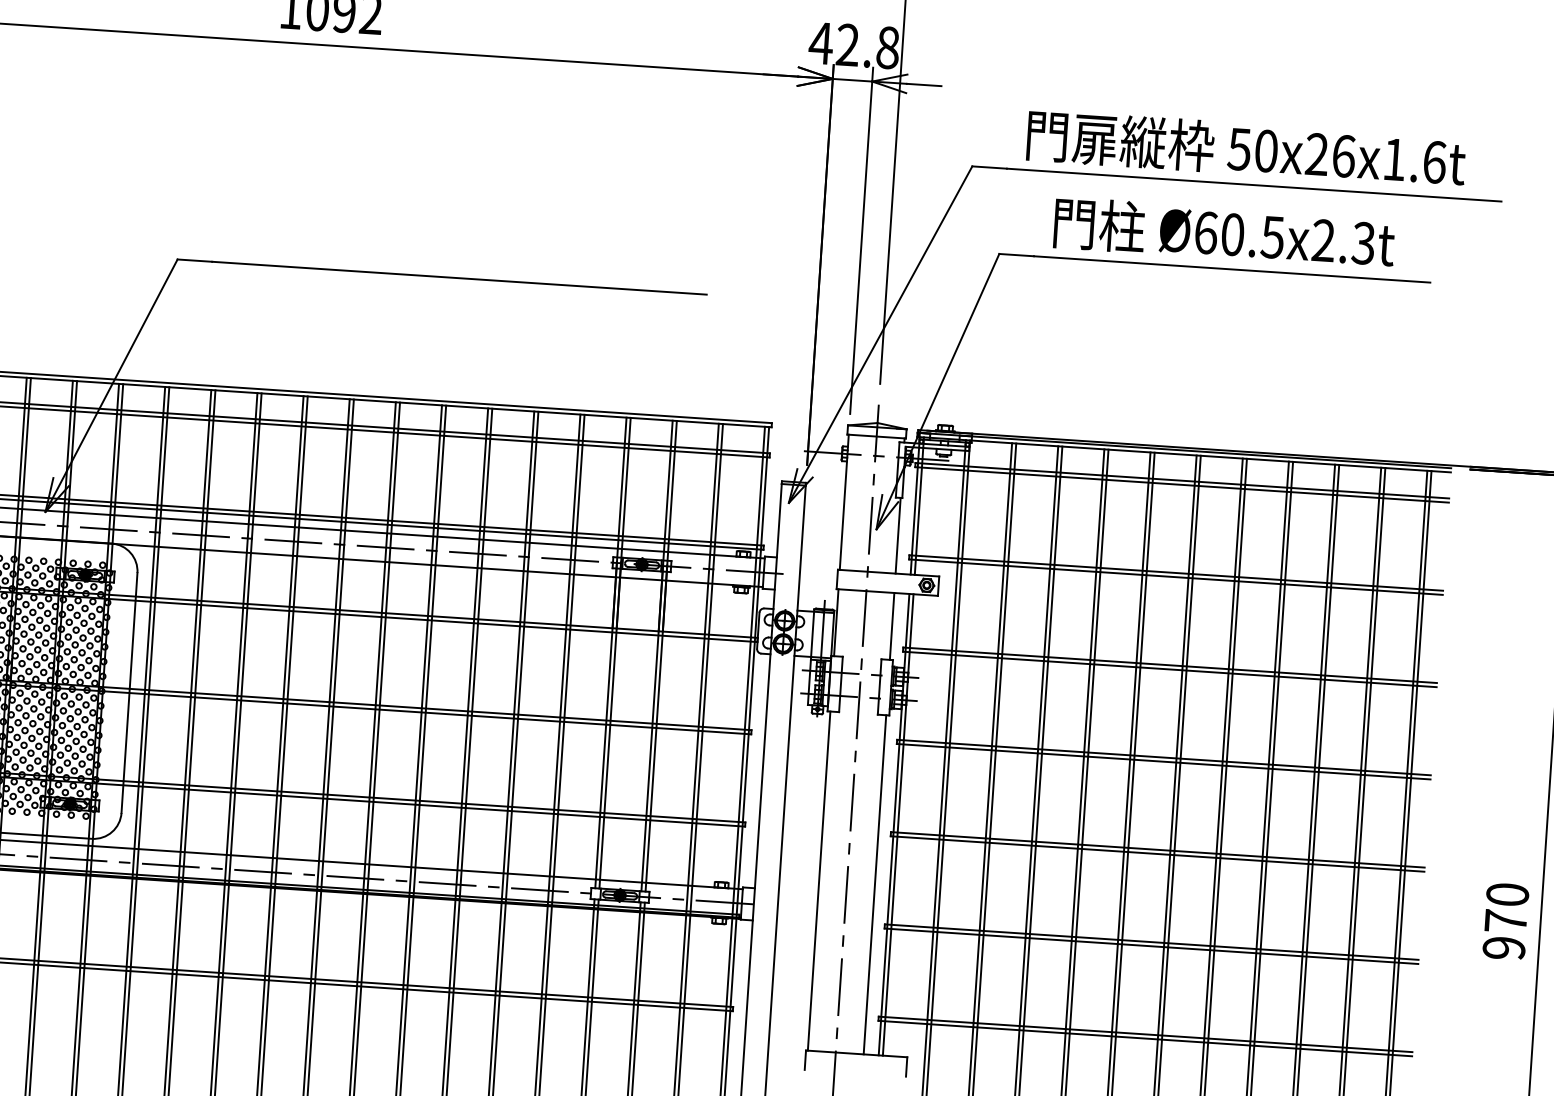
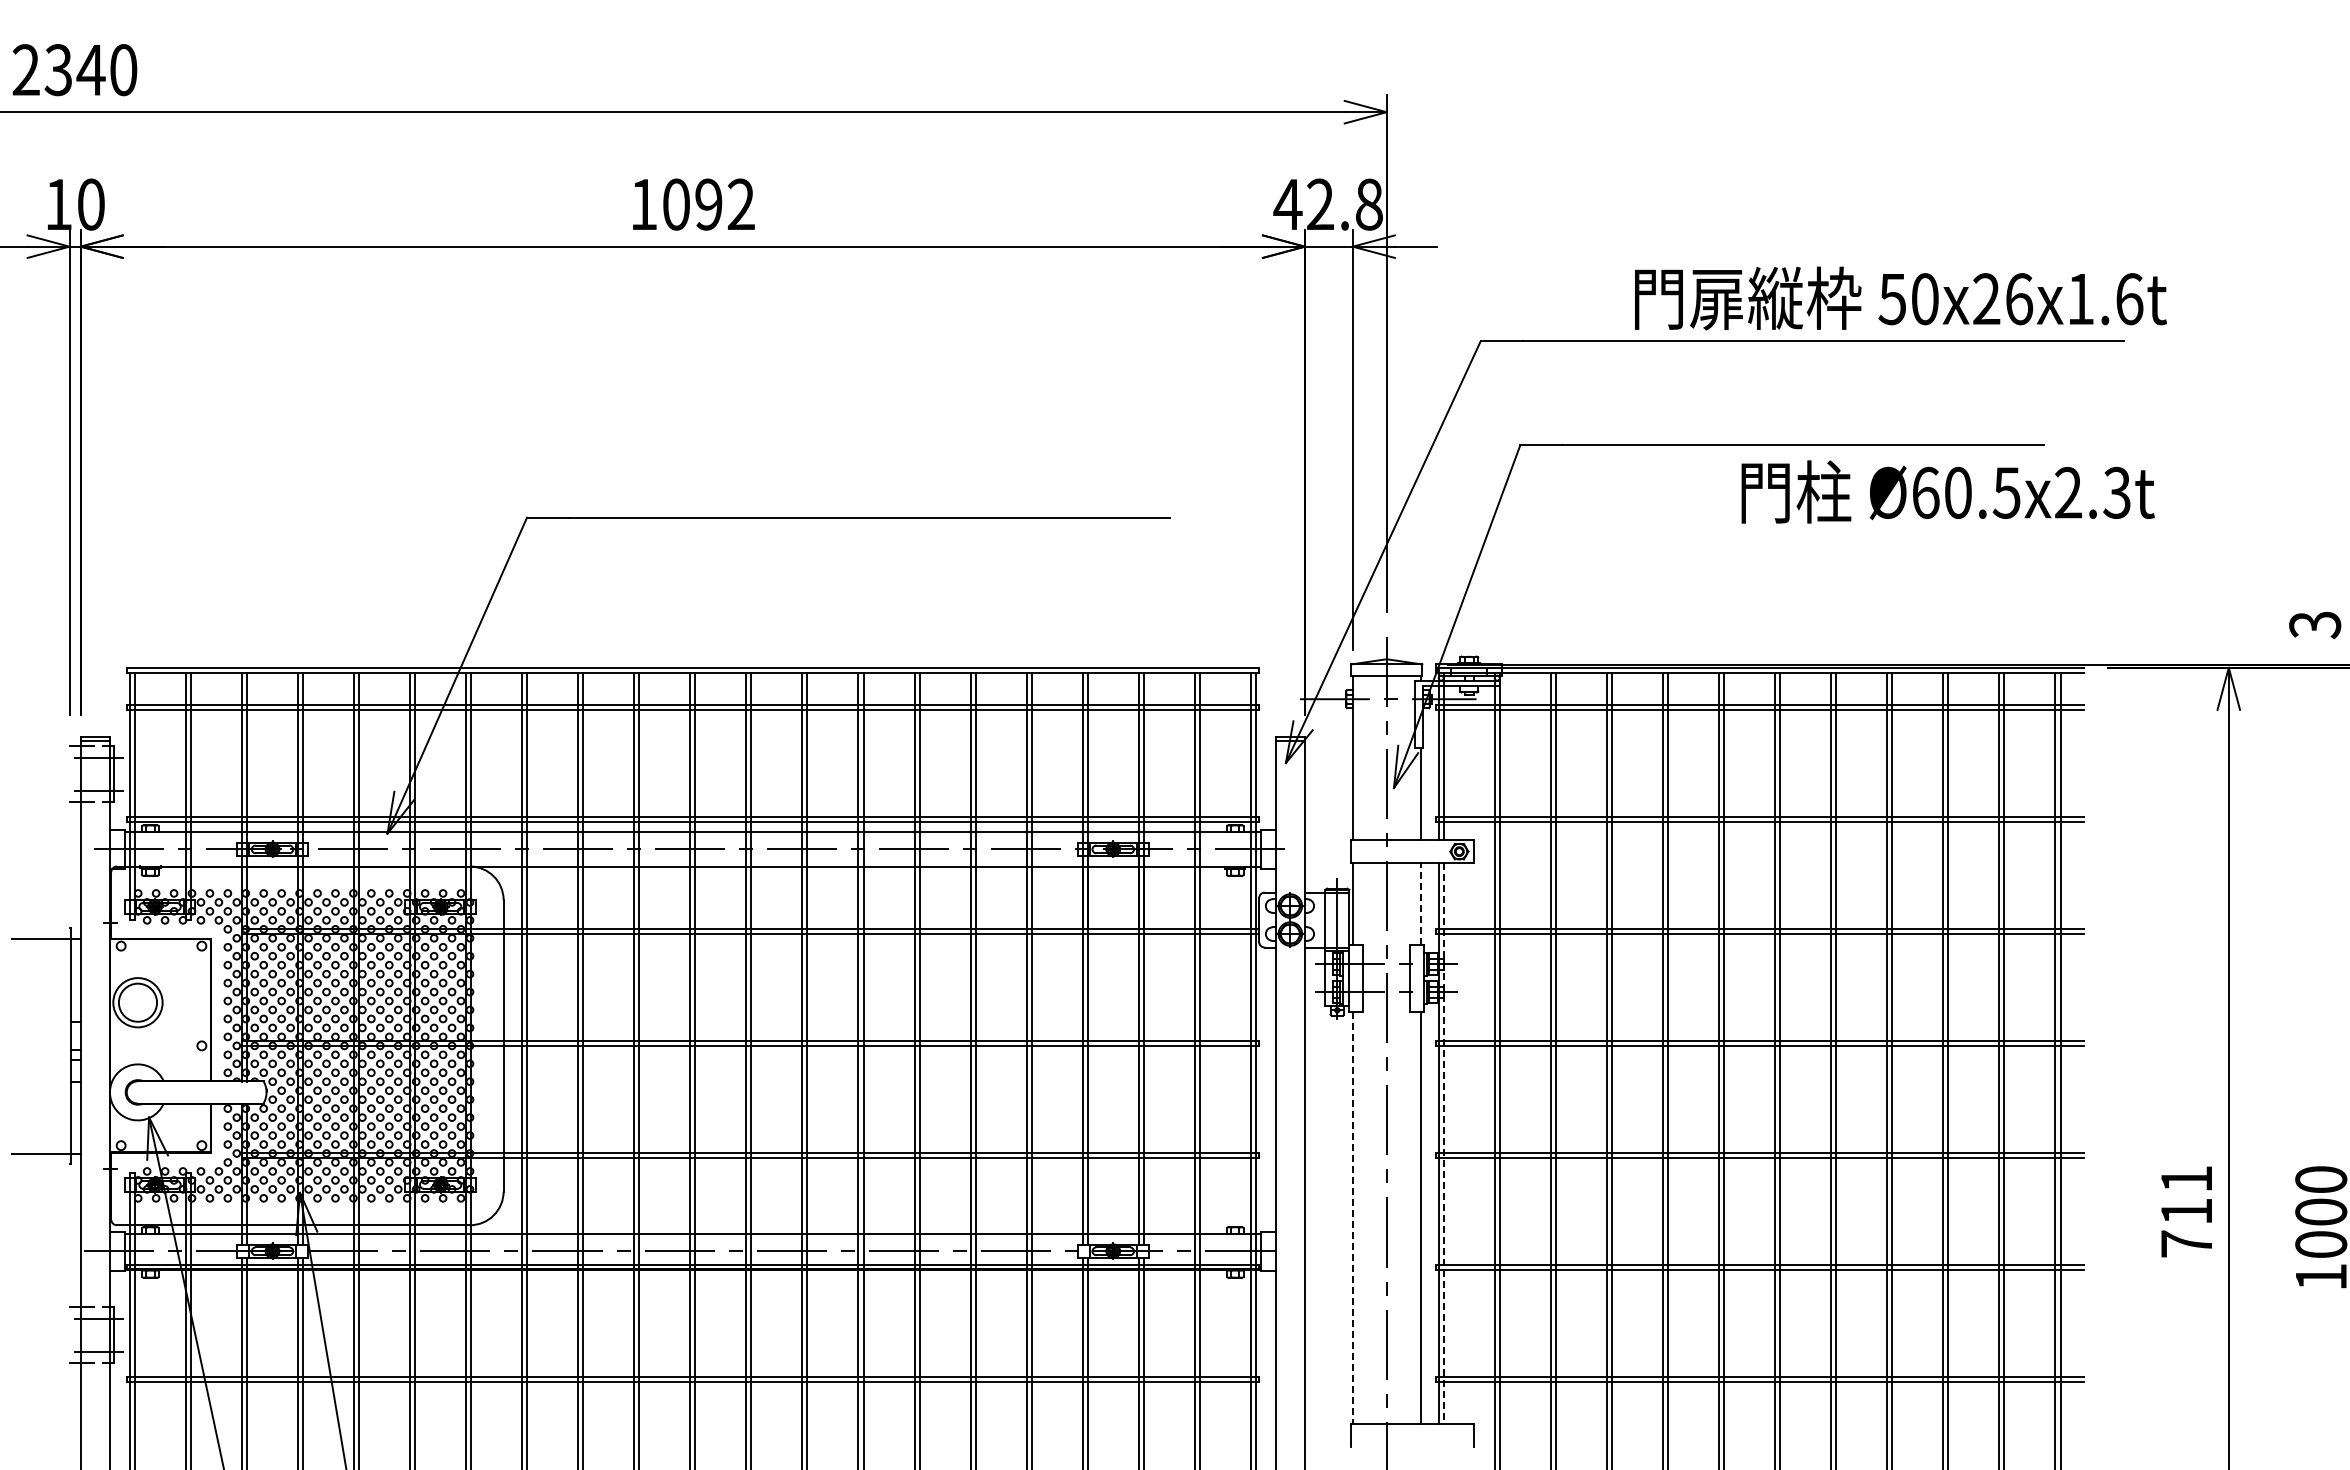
text: (1246, 149) -> (1900, 298), moved
text: (1224, 232) -> (1947, 491), moved
line: (891, 626) -> (1420, 904), solid -> dashed
line: (897, 825) -> (1443, 1144), solid -> dashed
line: (818, 880) -> (1352, 1217), solid -> dashed
text: (1505, 921) -> (2186, 1211), 970 -> 711

